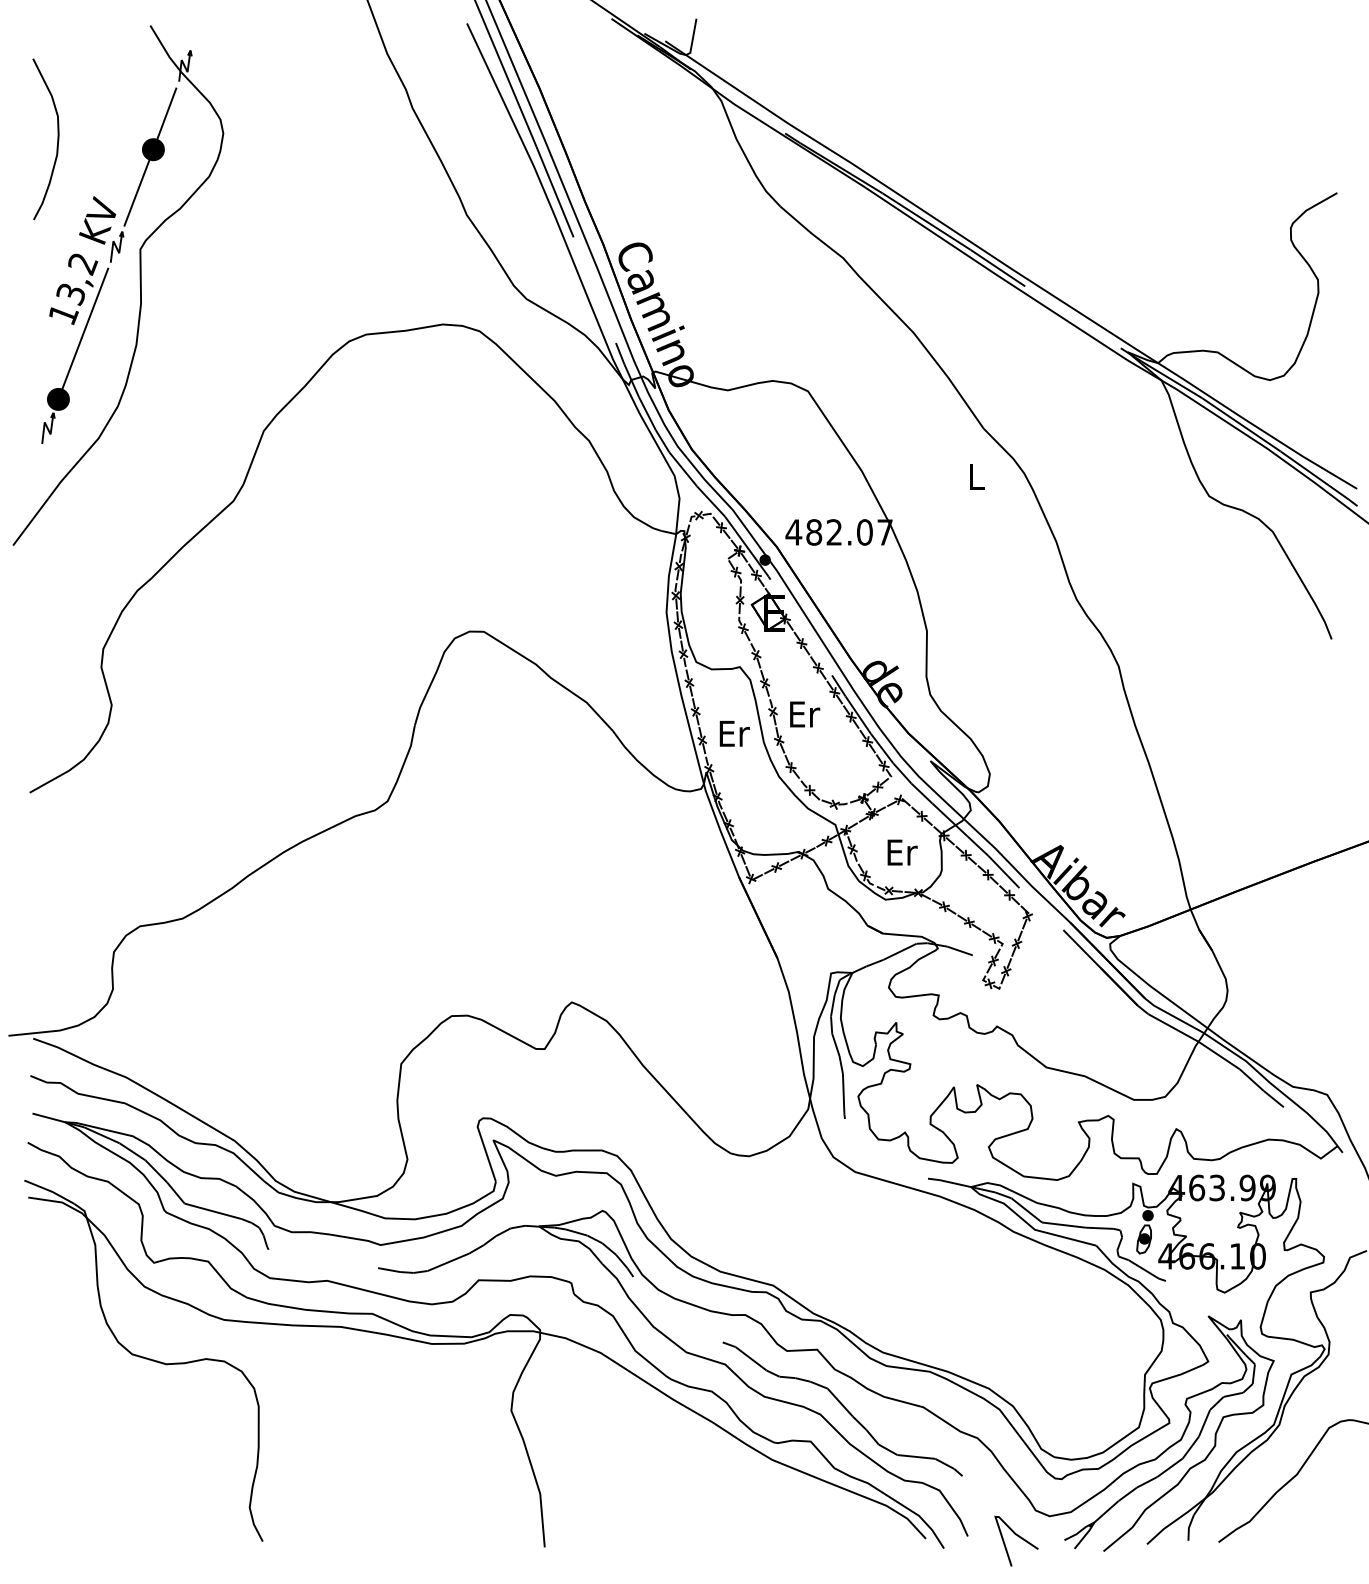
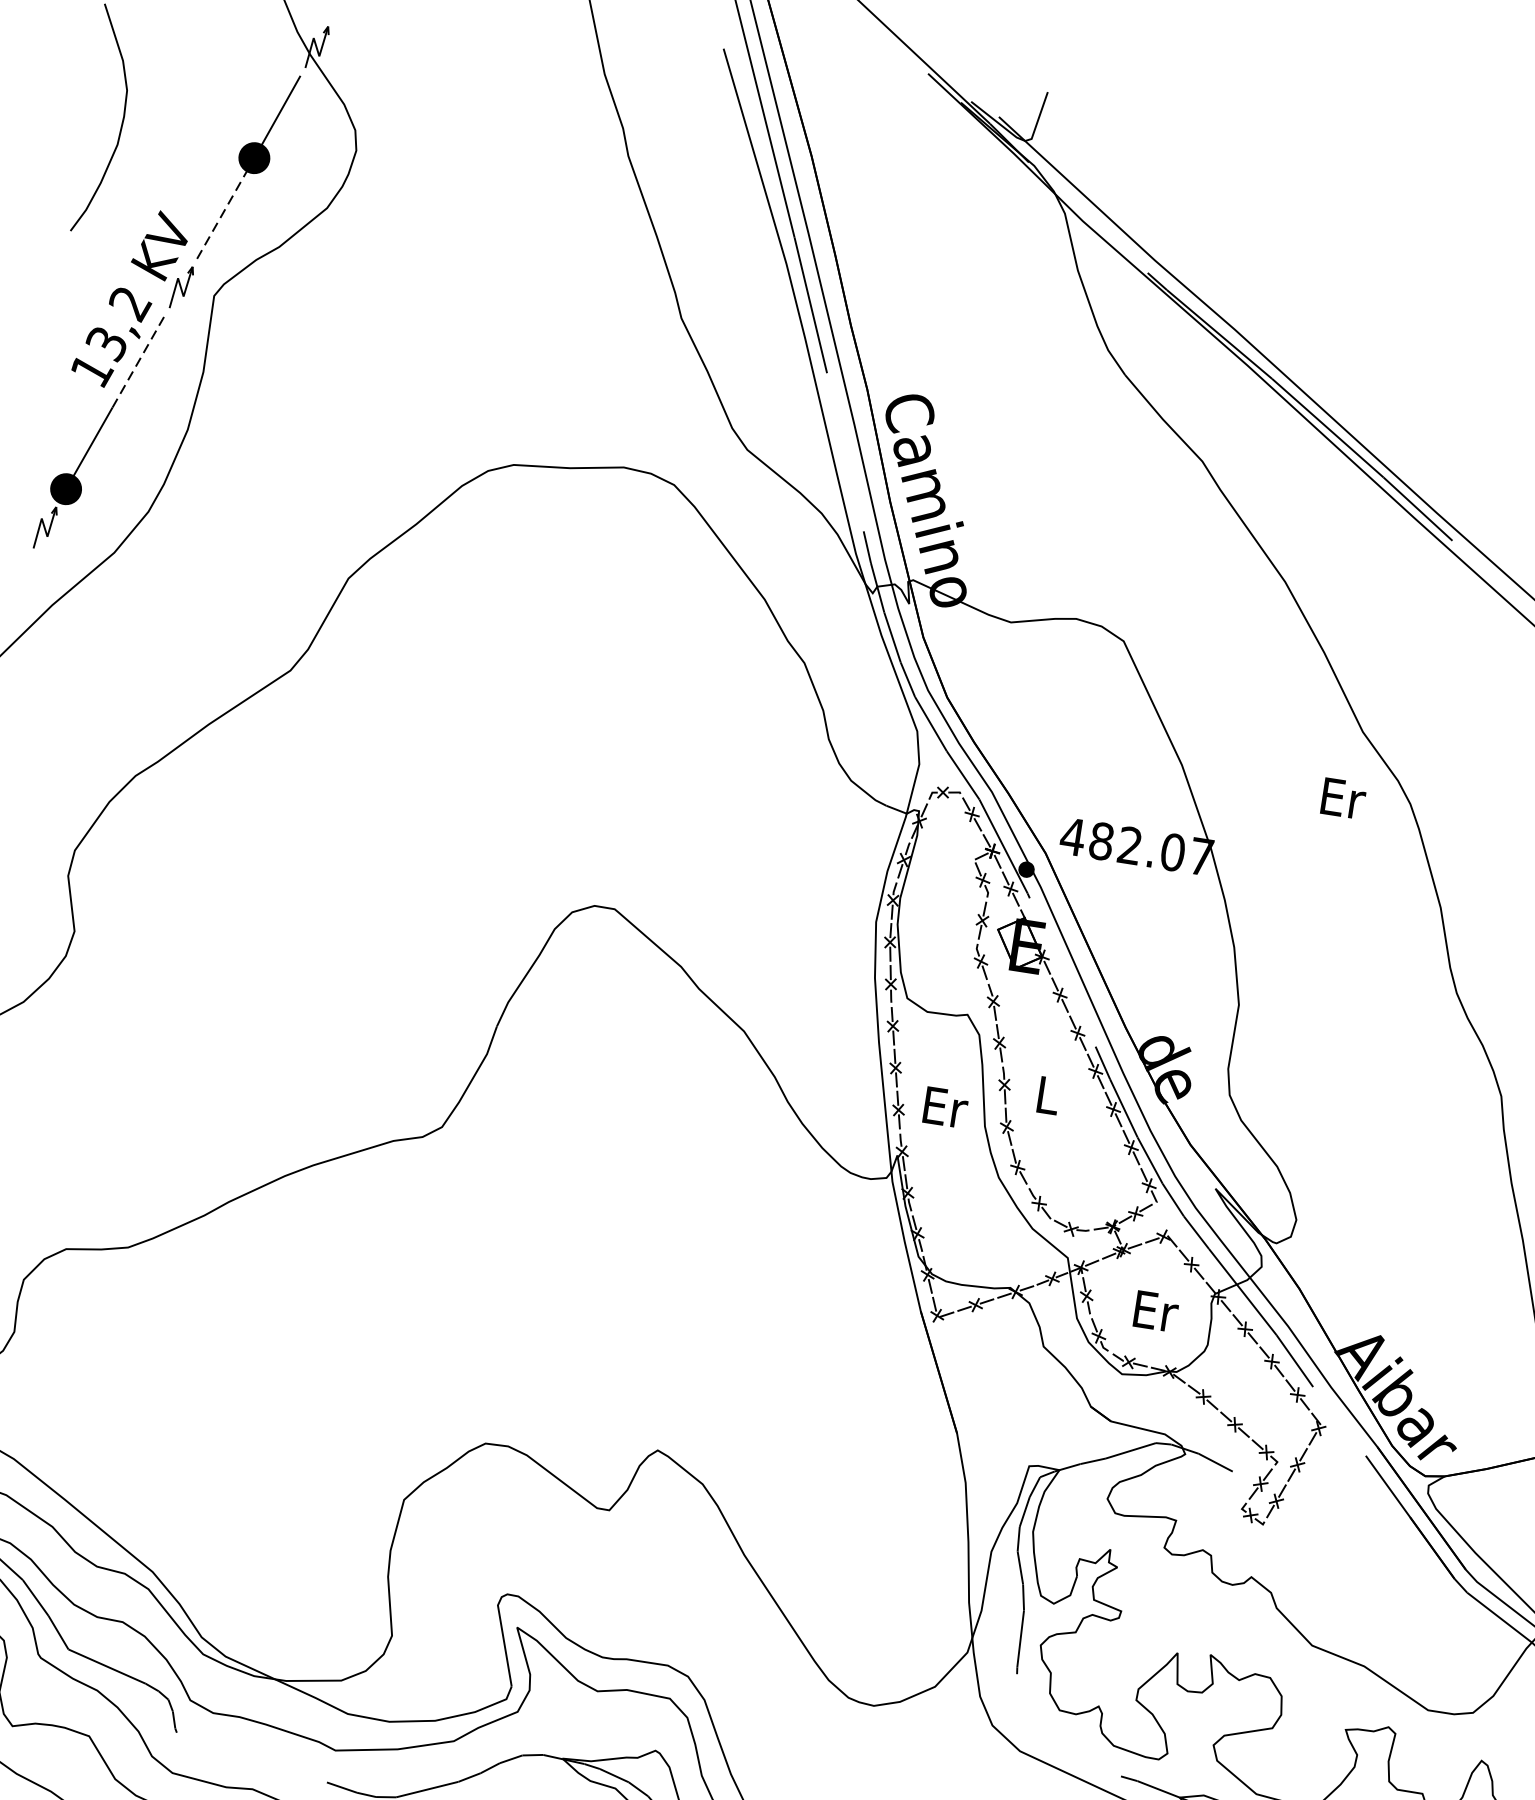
line: (137, 191) -> (222, 213), solid -> dashed
line: (95, 303) -> (139, 362), solid -> dashed
text: (977, 476) -> (1343, 798), L -> Er
text: (805, 714) -> (1049, 1095), Er -> L

